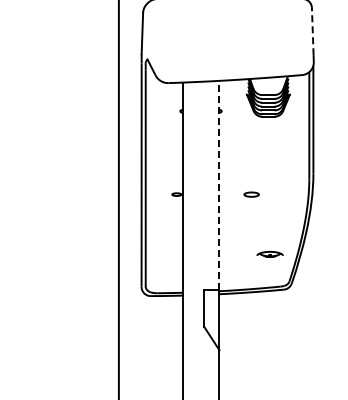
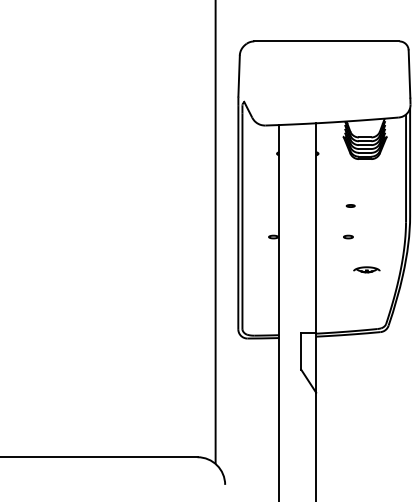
line: (312, 32) -> (409, 74), dashed -> solid
part: (253, 163) -> (350, 205), added
line: (219, 186) -> (316, 228), dashed -> solid
part: (251, 194) -> (348, 236), size x0.62
part: (269, 254) -> (366, 269), moved

